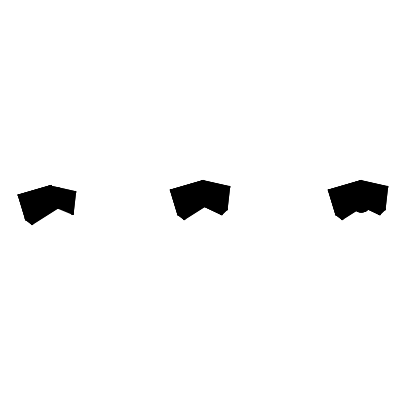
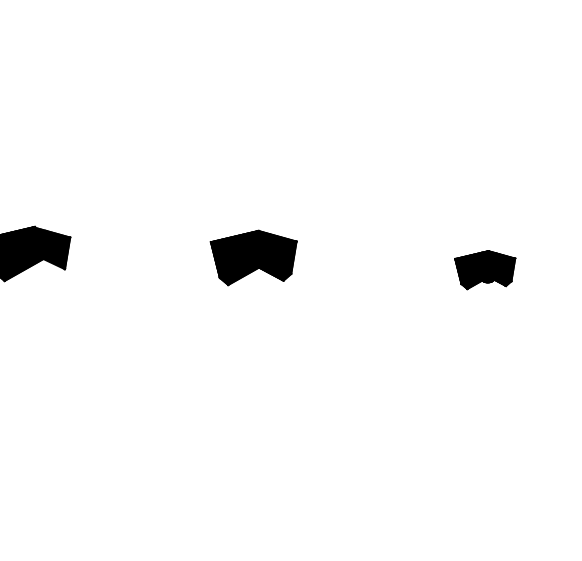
part: (357, 200) -> (483, 270), size x0.7

